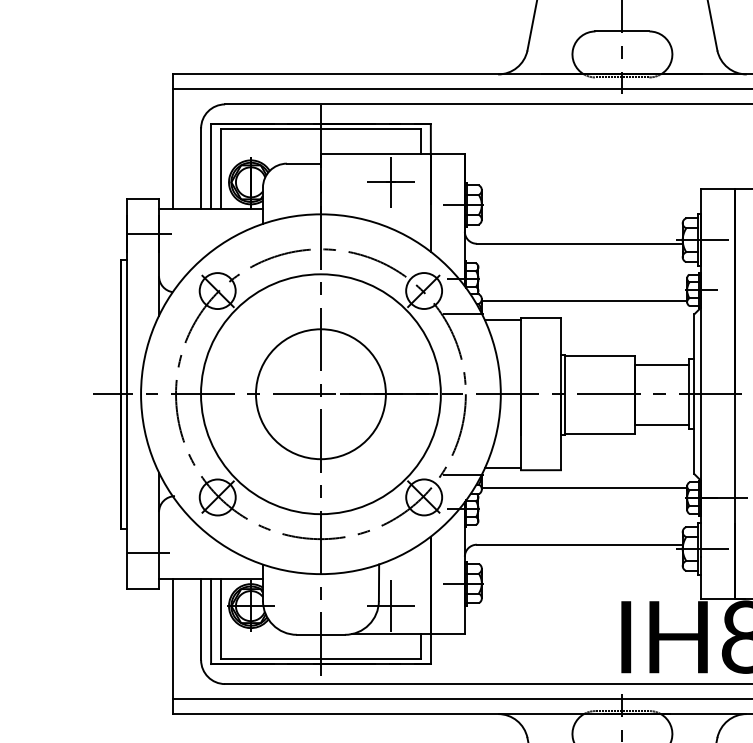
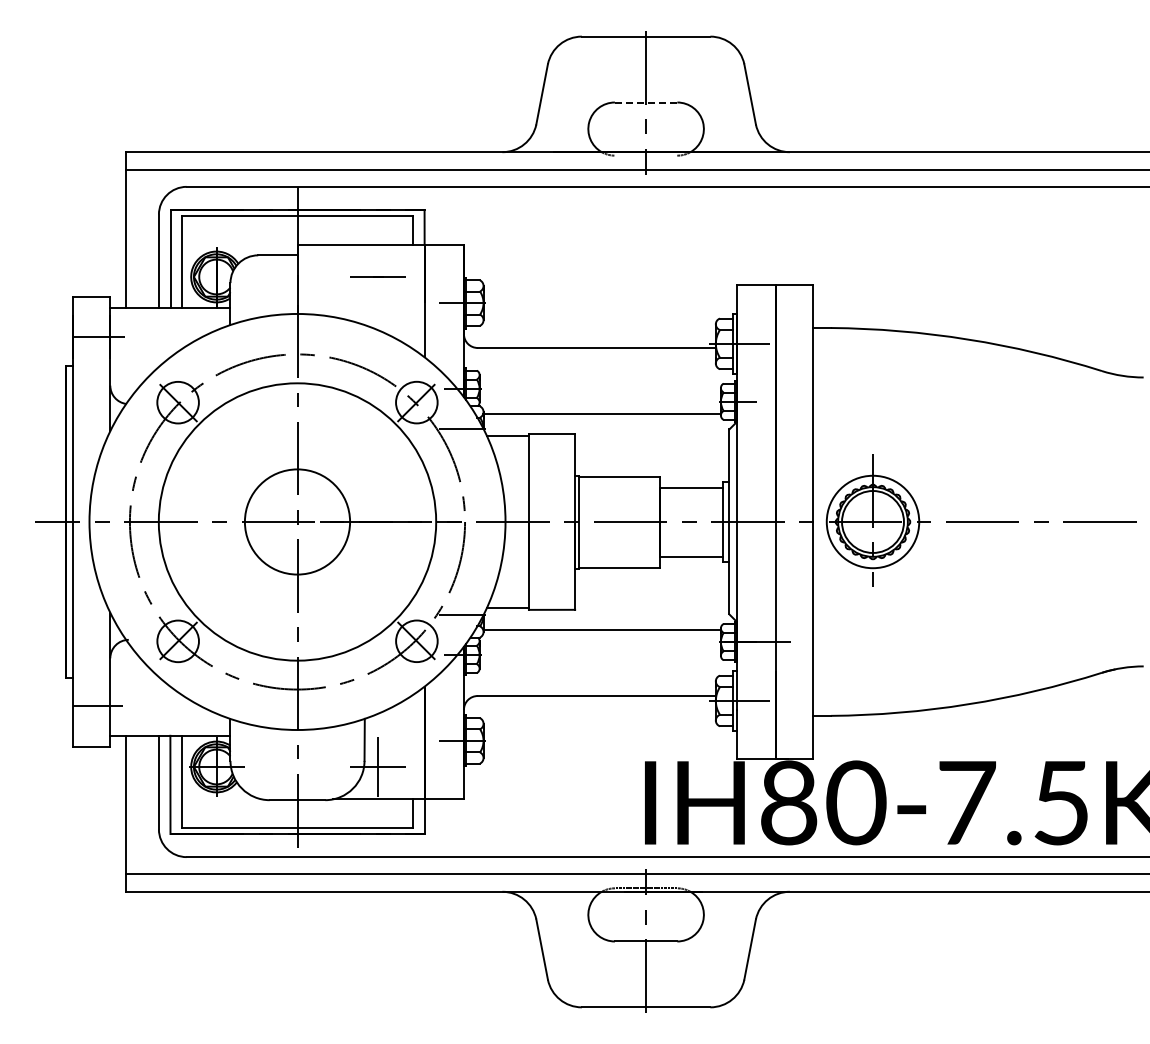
line: (621, 31) -> (645, 102), solid -> dashed
line: (621, 77) -> (645, 155), removed
line: (390, 181) -> (378, 276), removed
circle: (320, 393) -> (297, 521), size x0.7

